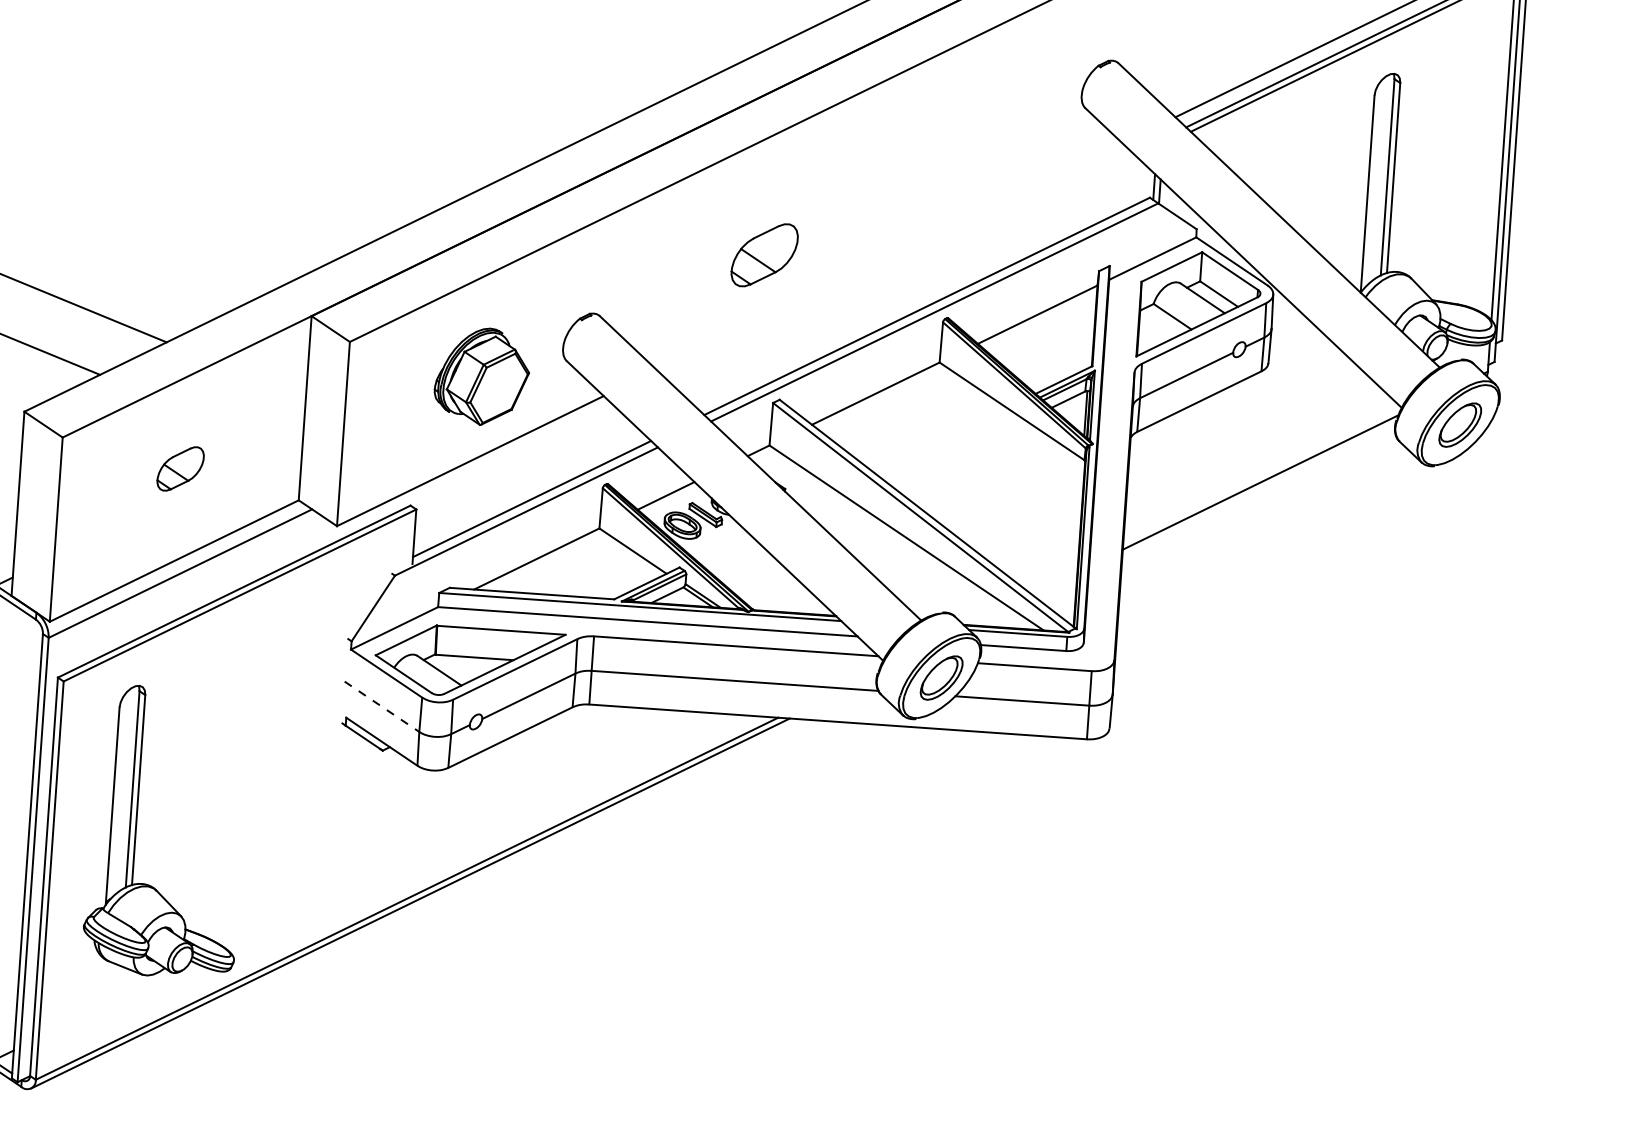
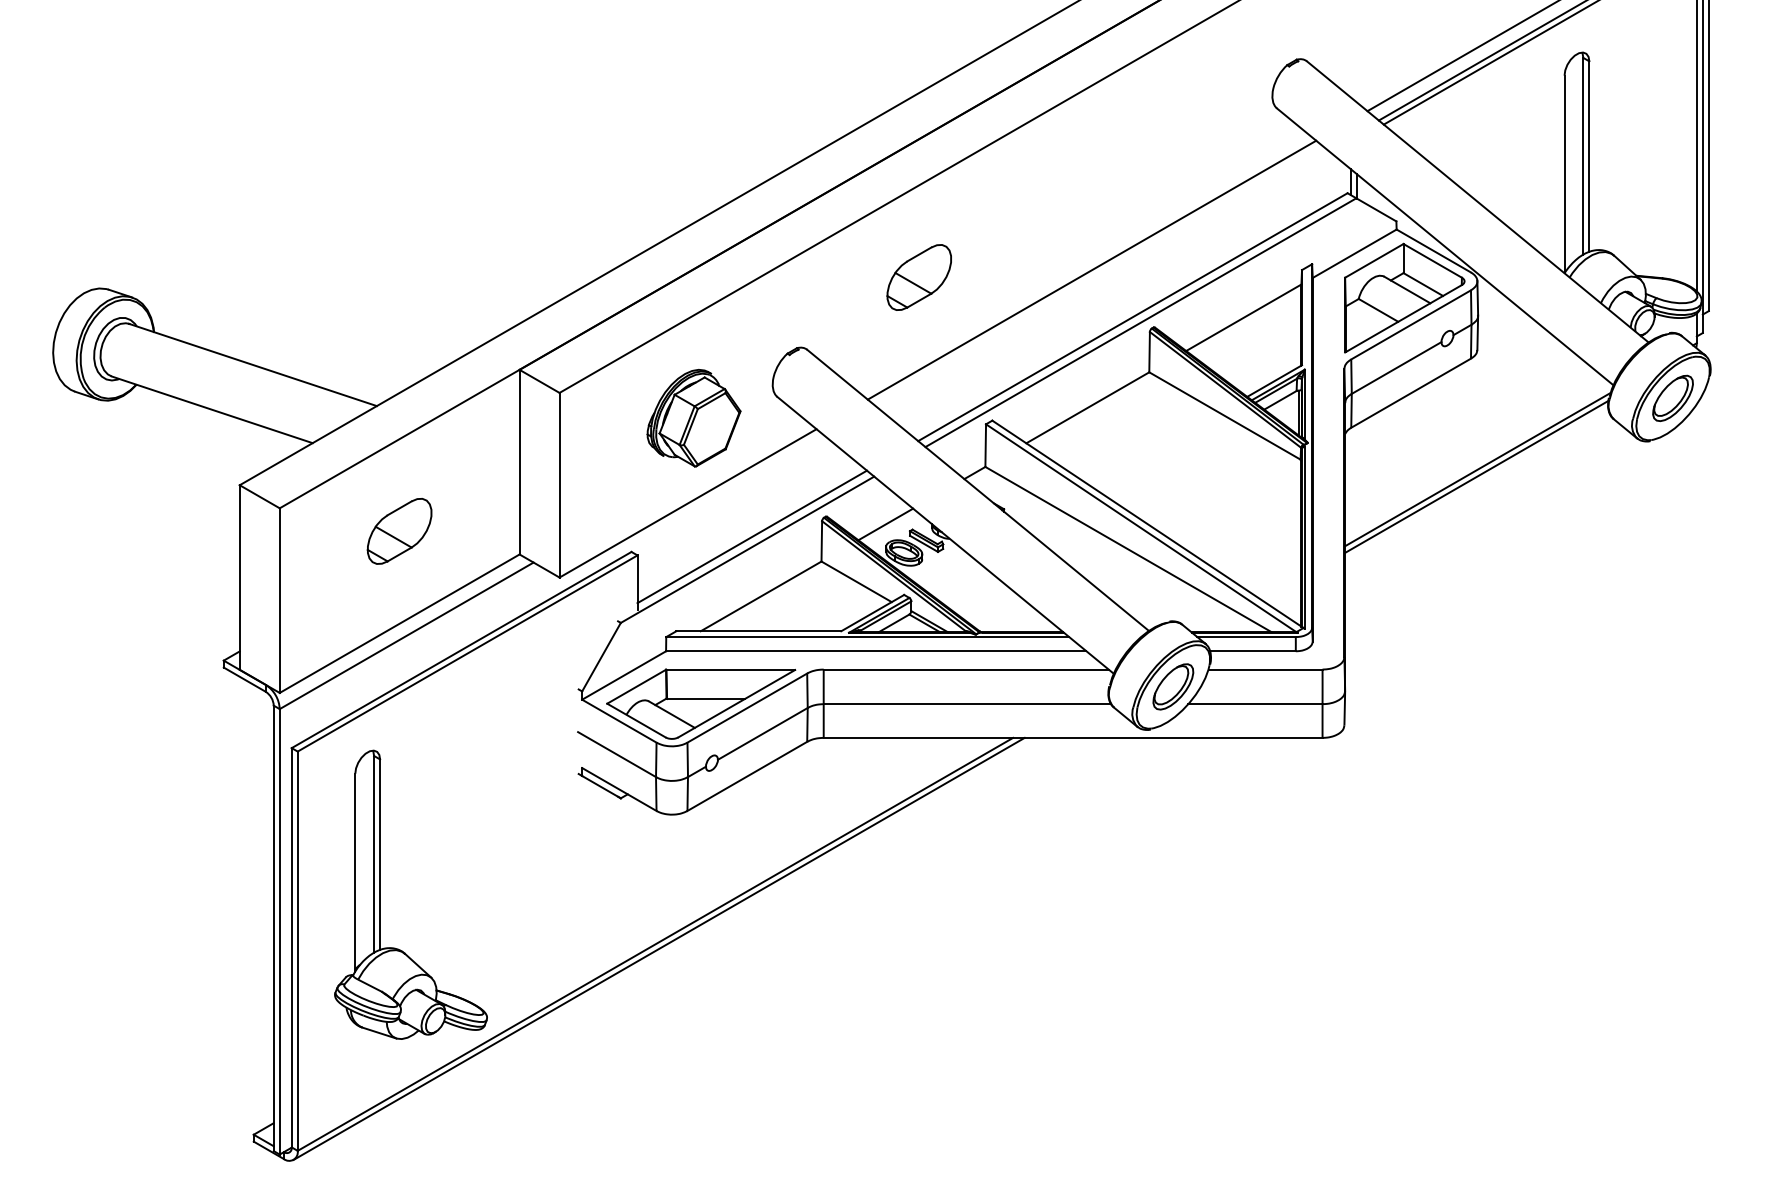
part: (763, 255) -> (918, 277), moved
line: (889, 255) -> (1091, 269), added
part: (180, 469) -> (399, 531), size x1.43
line: (1258, 489) -> (1476, 476), added
line: (382, 706) -> (617, 754), dashed -> solid

